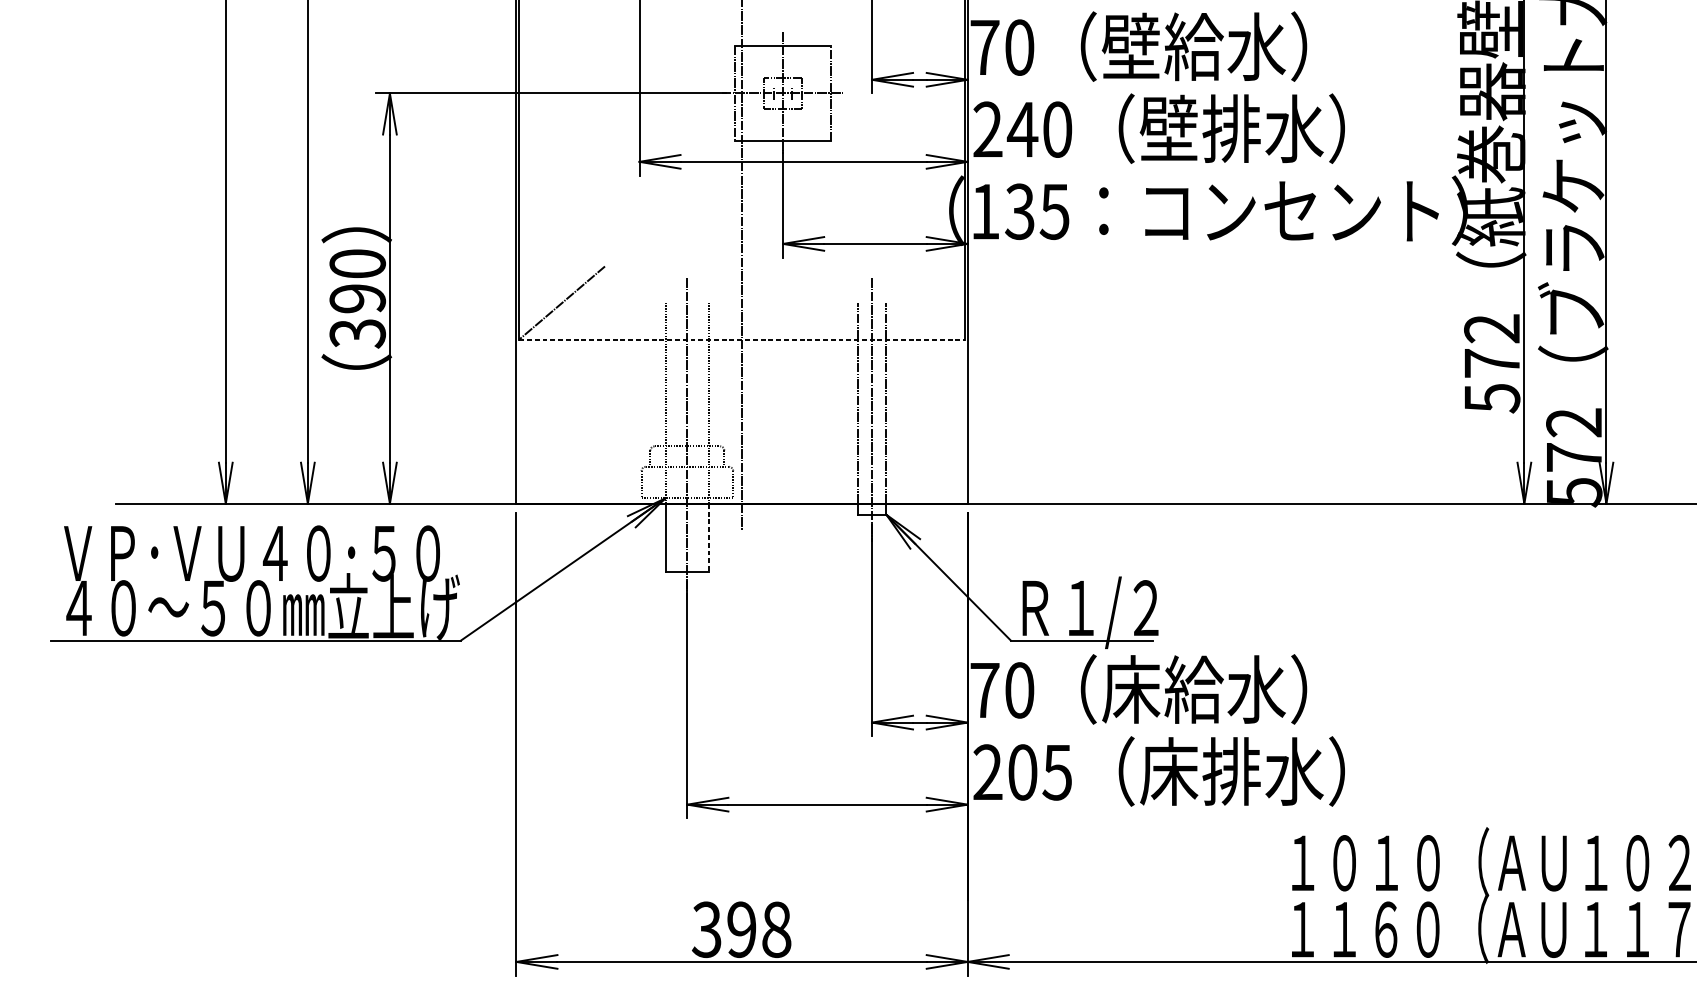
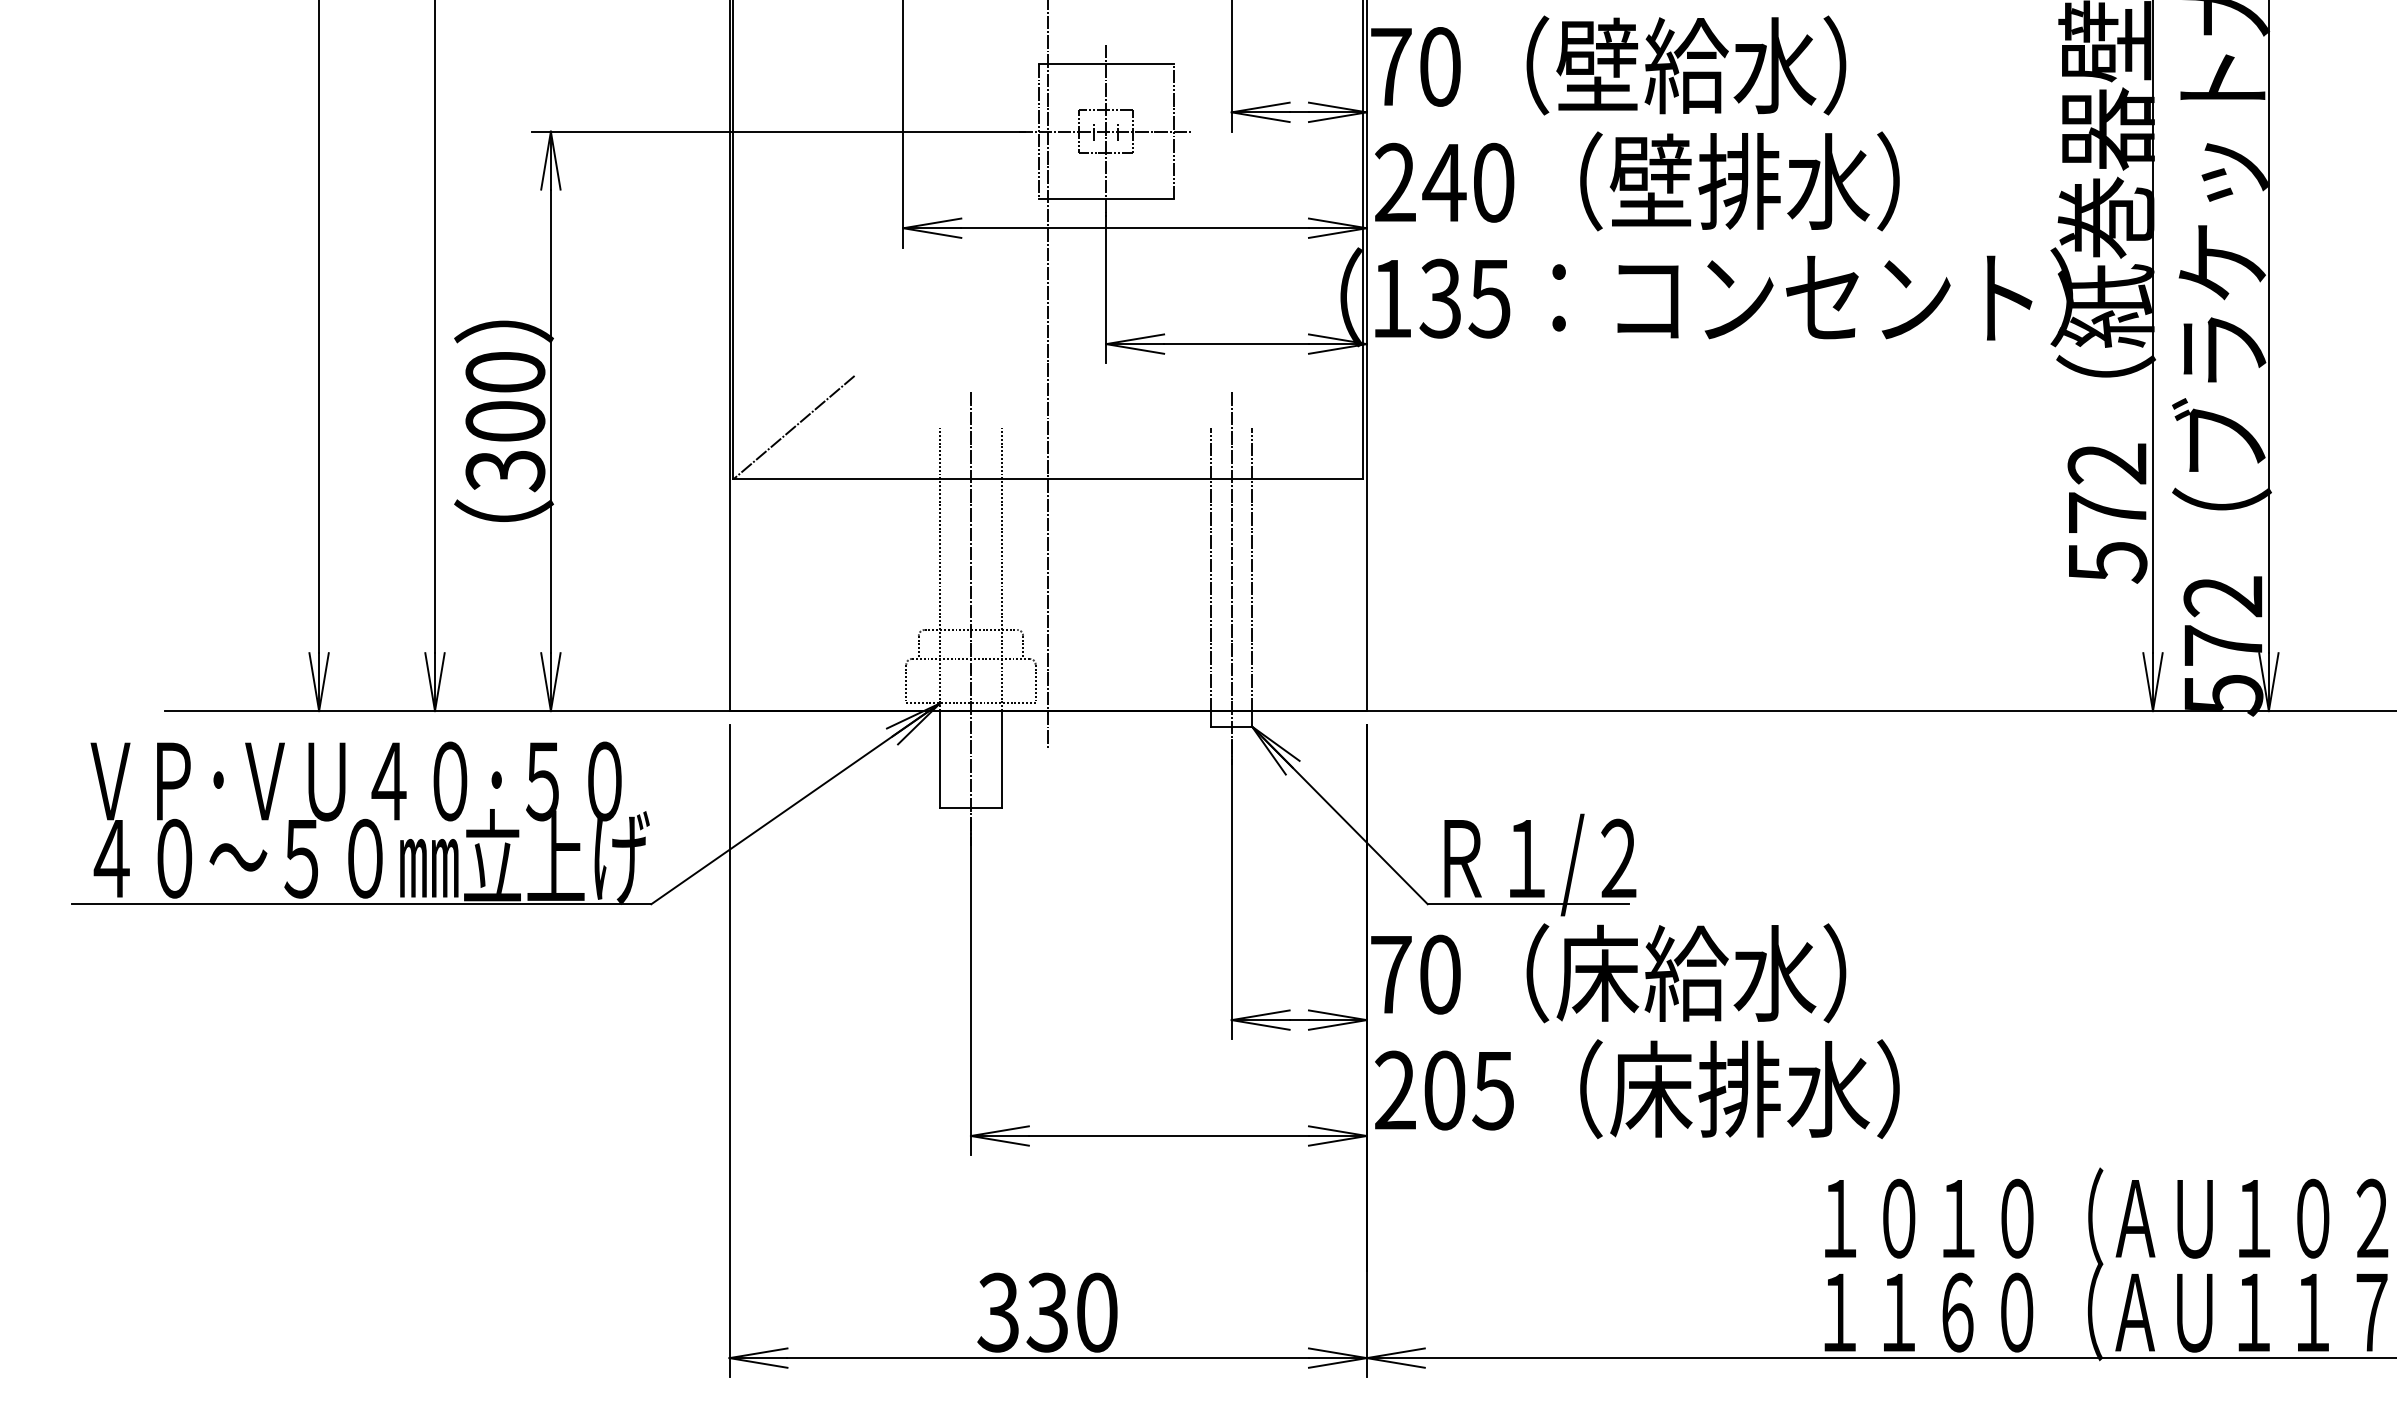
text: (357, 298) -> (505, 421), 390 -> 300
line: (742, 339) -> (1048, 479), dashed -> solid
line: (709, 538) -> (1001, 759), dashed -> solid
text: (758, 929) -> (1071, 1312), 398 -> 330

